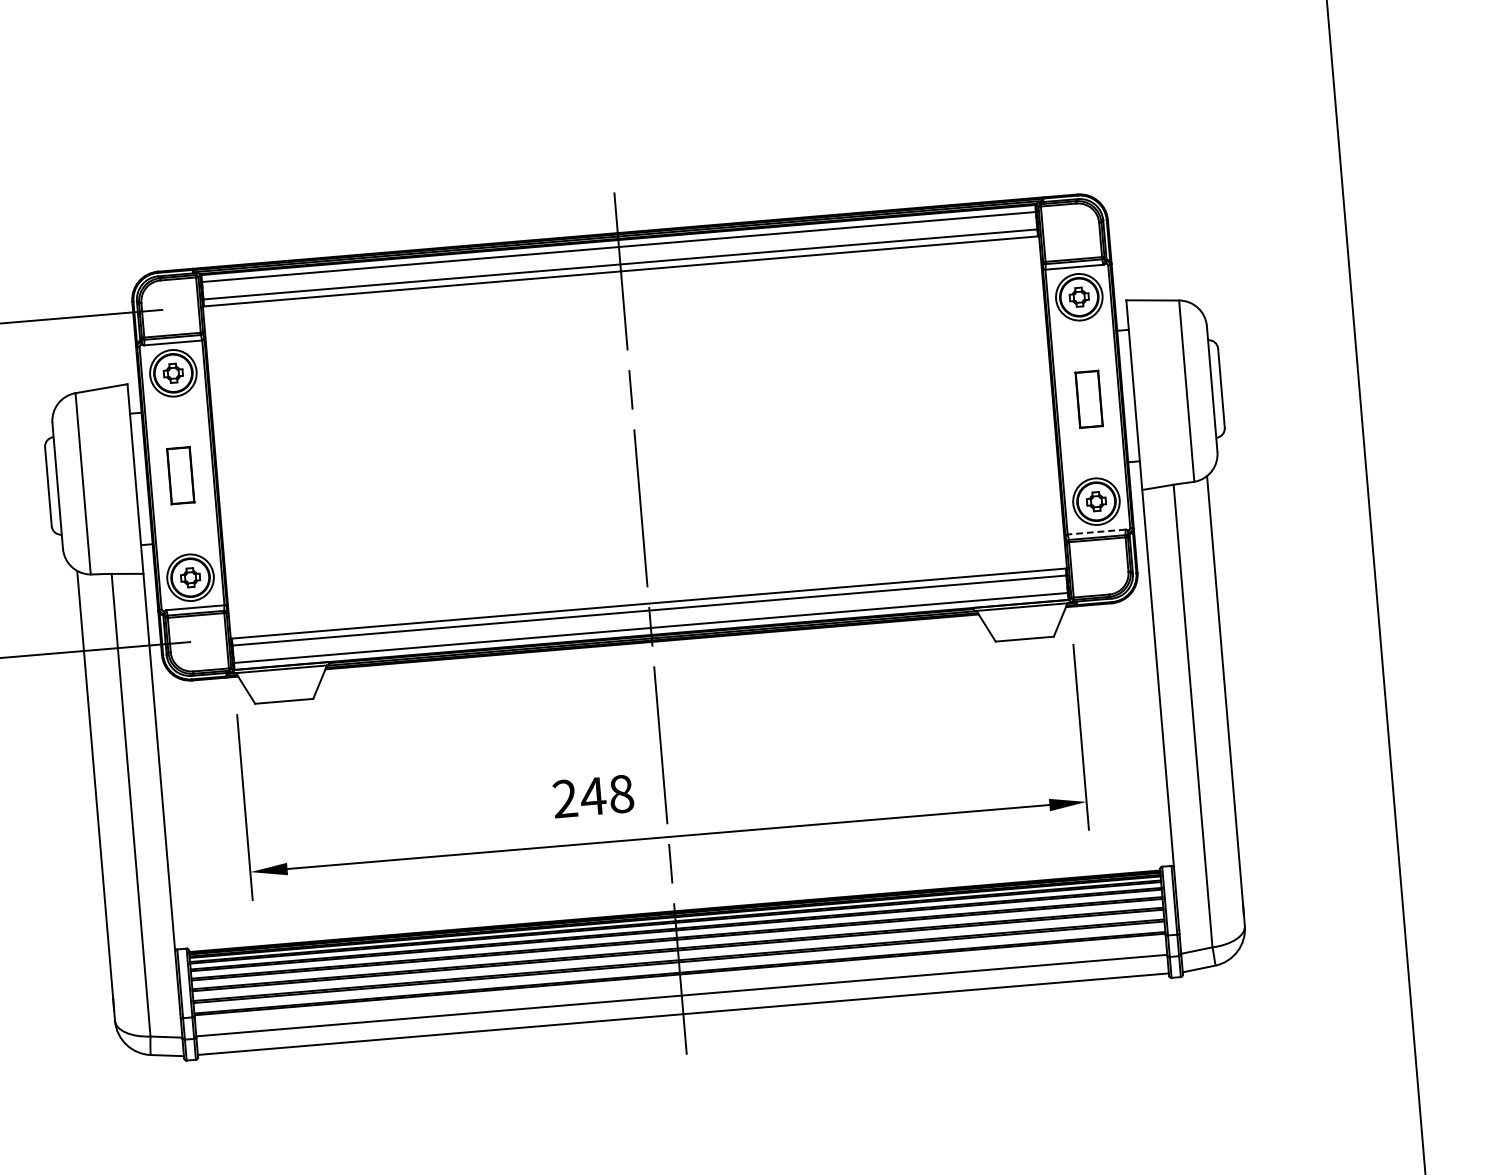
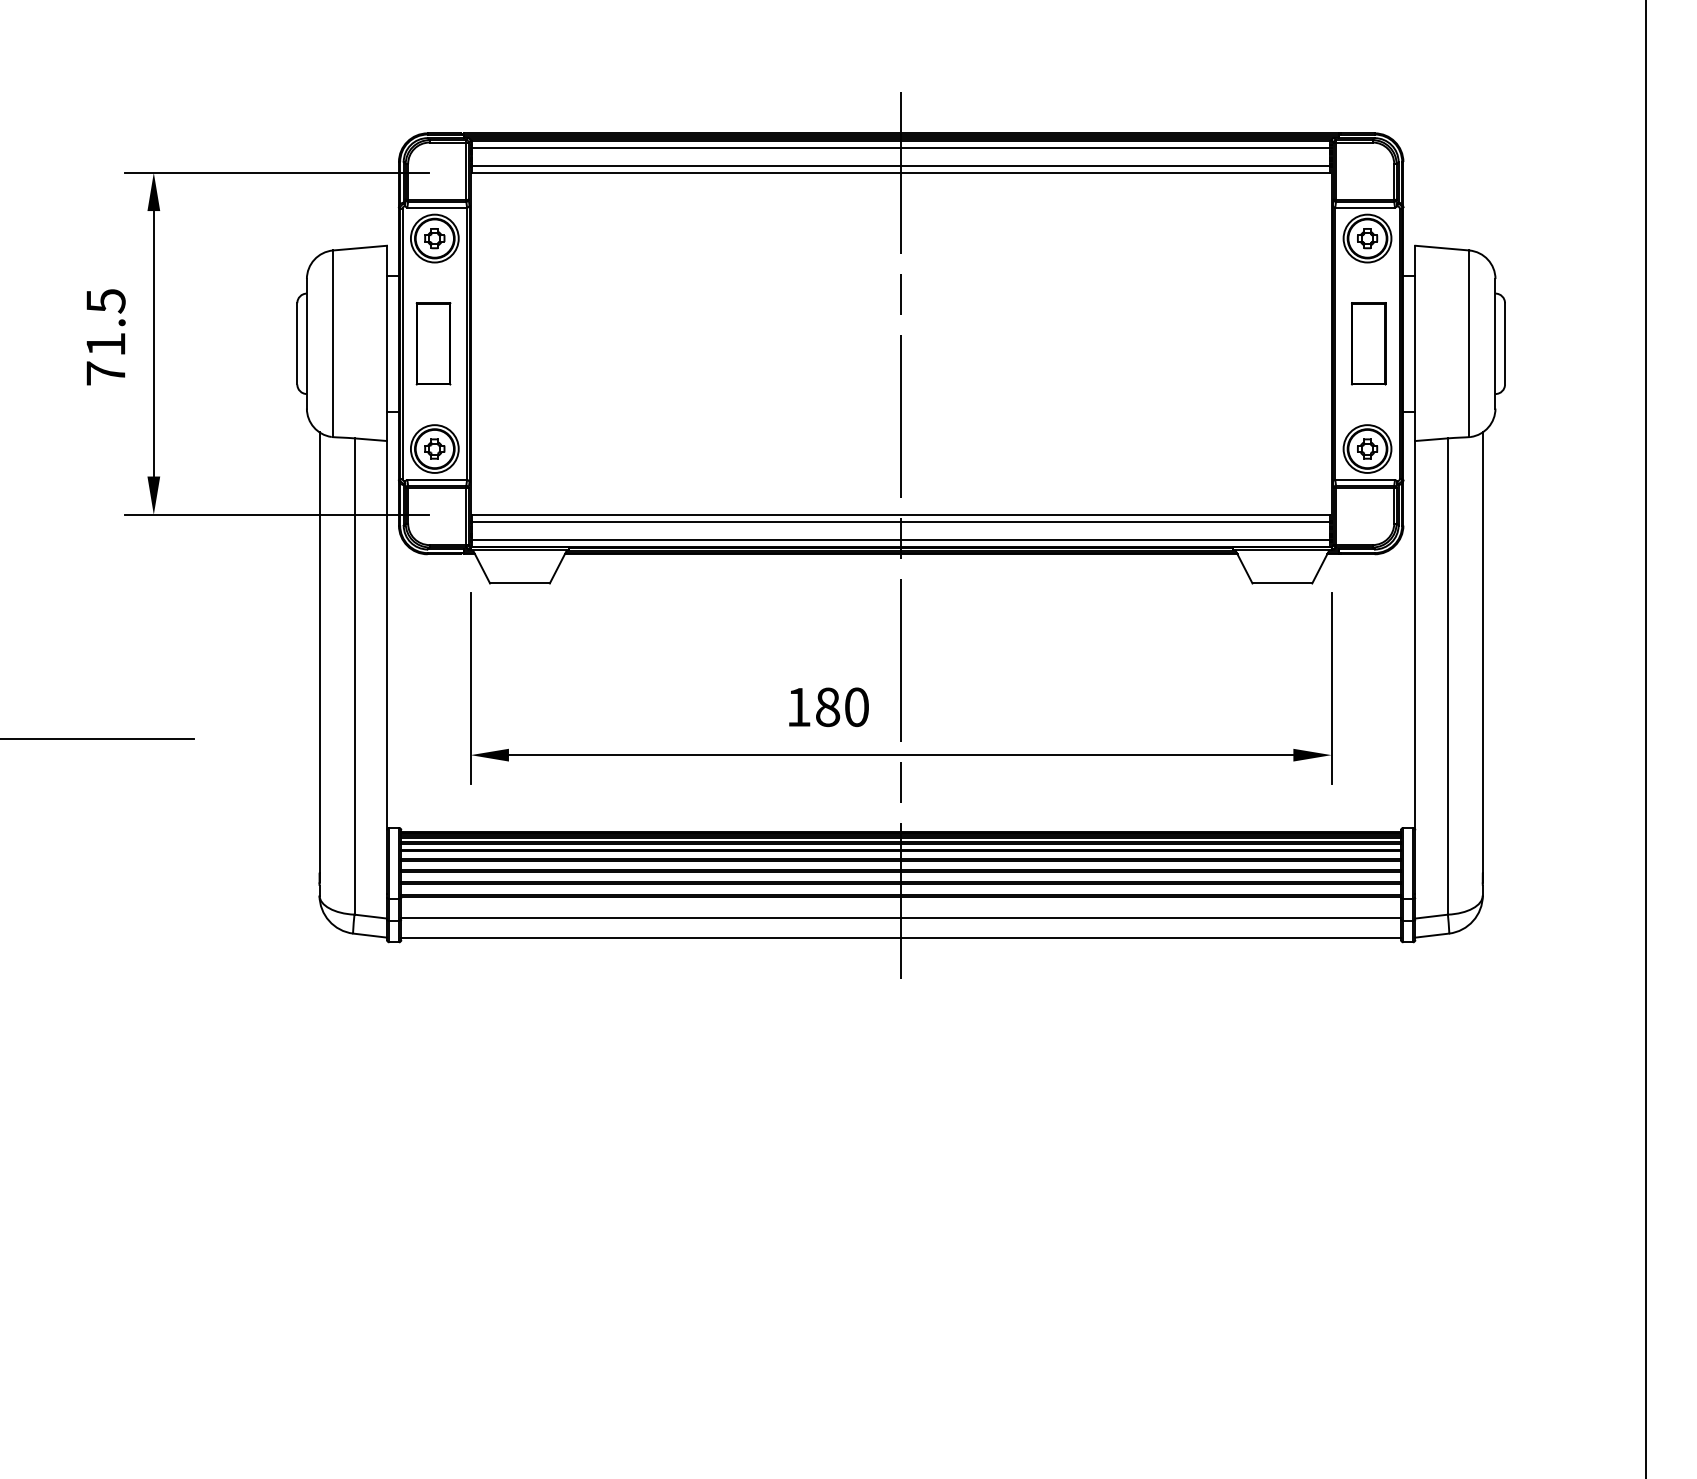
part: (1088, 399) -> (1368, 343), size x1.43
part: (180, 475) -> (433, 343), size x1.43
line: (1097, 532) -> (1365, 480), dashed -> solid
text: (594, 796) -> (828, 707), 248 -> 180

